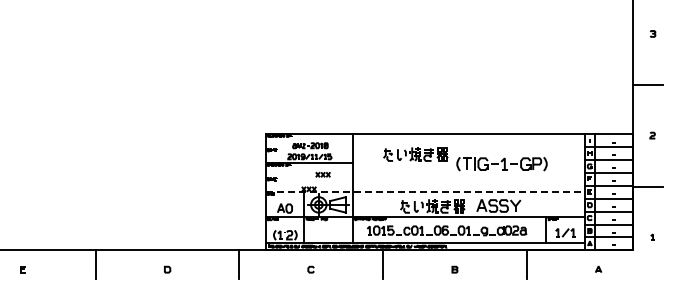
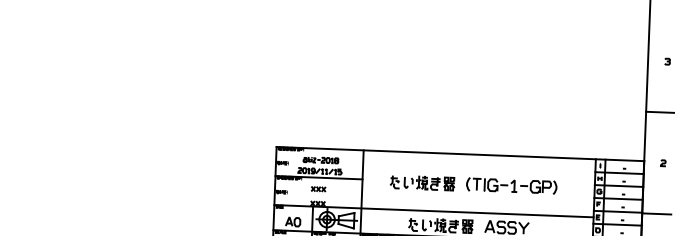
part: (415, 154) -> (422, 182), moved
part: (322, 174) -> (317, 188), moved
line: (425, 192) -> (434, 211), dashed -> solid

